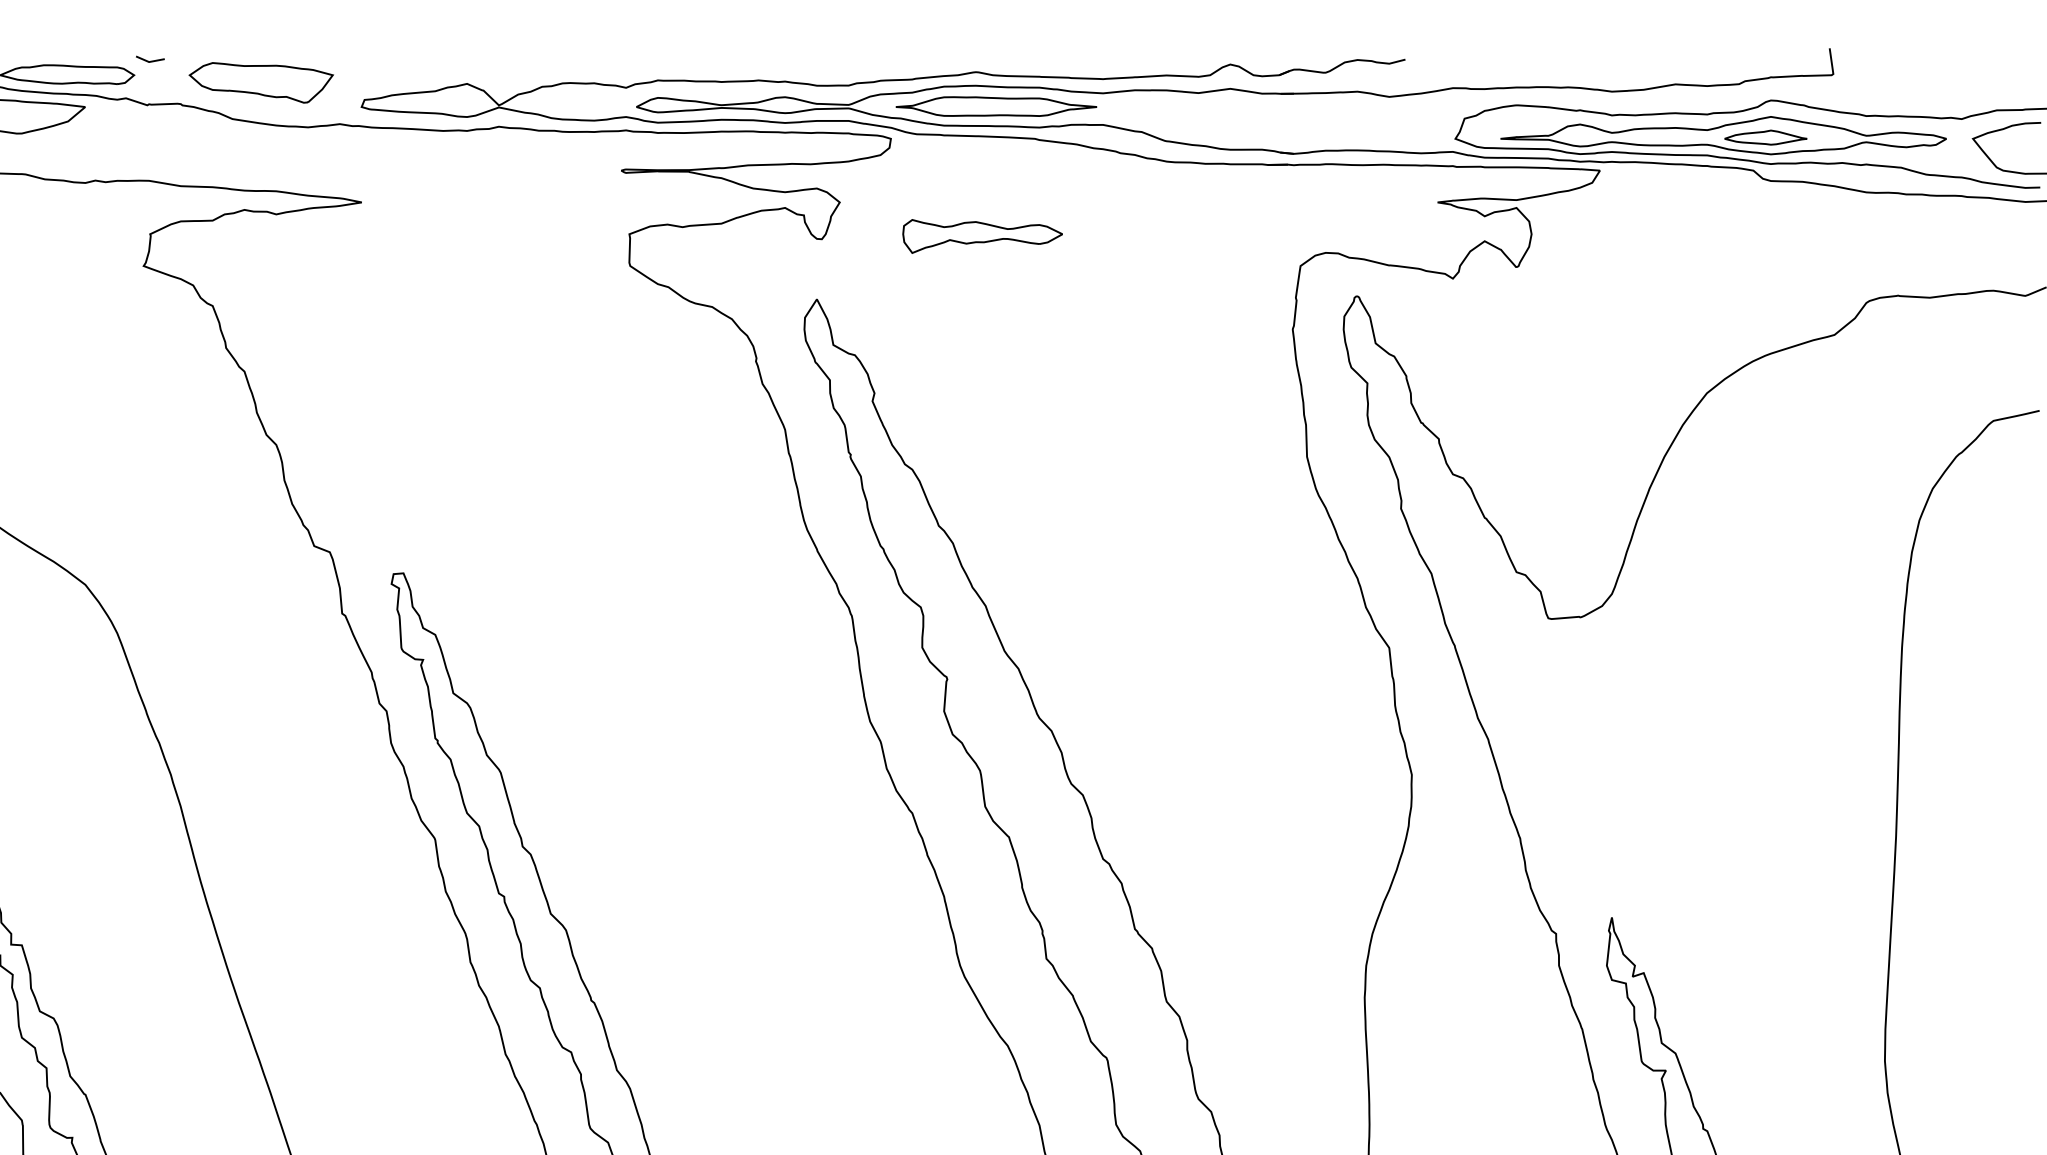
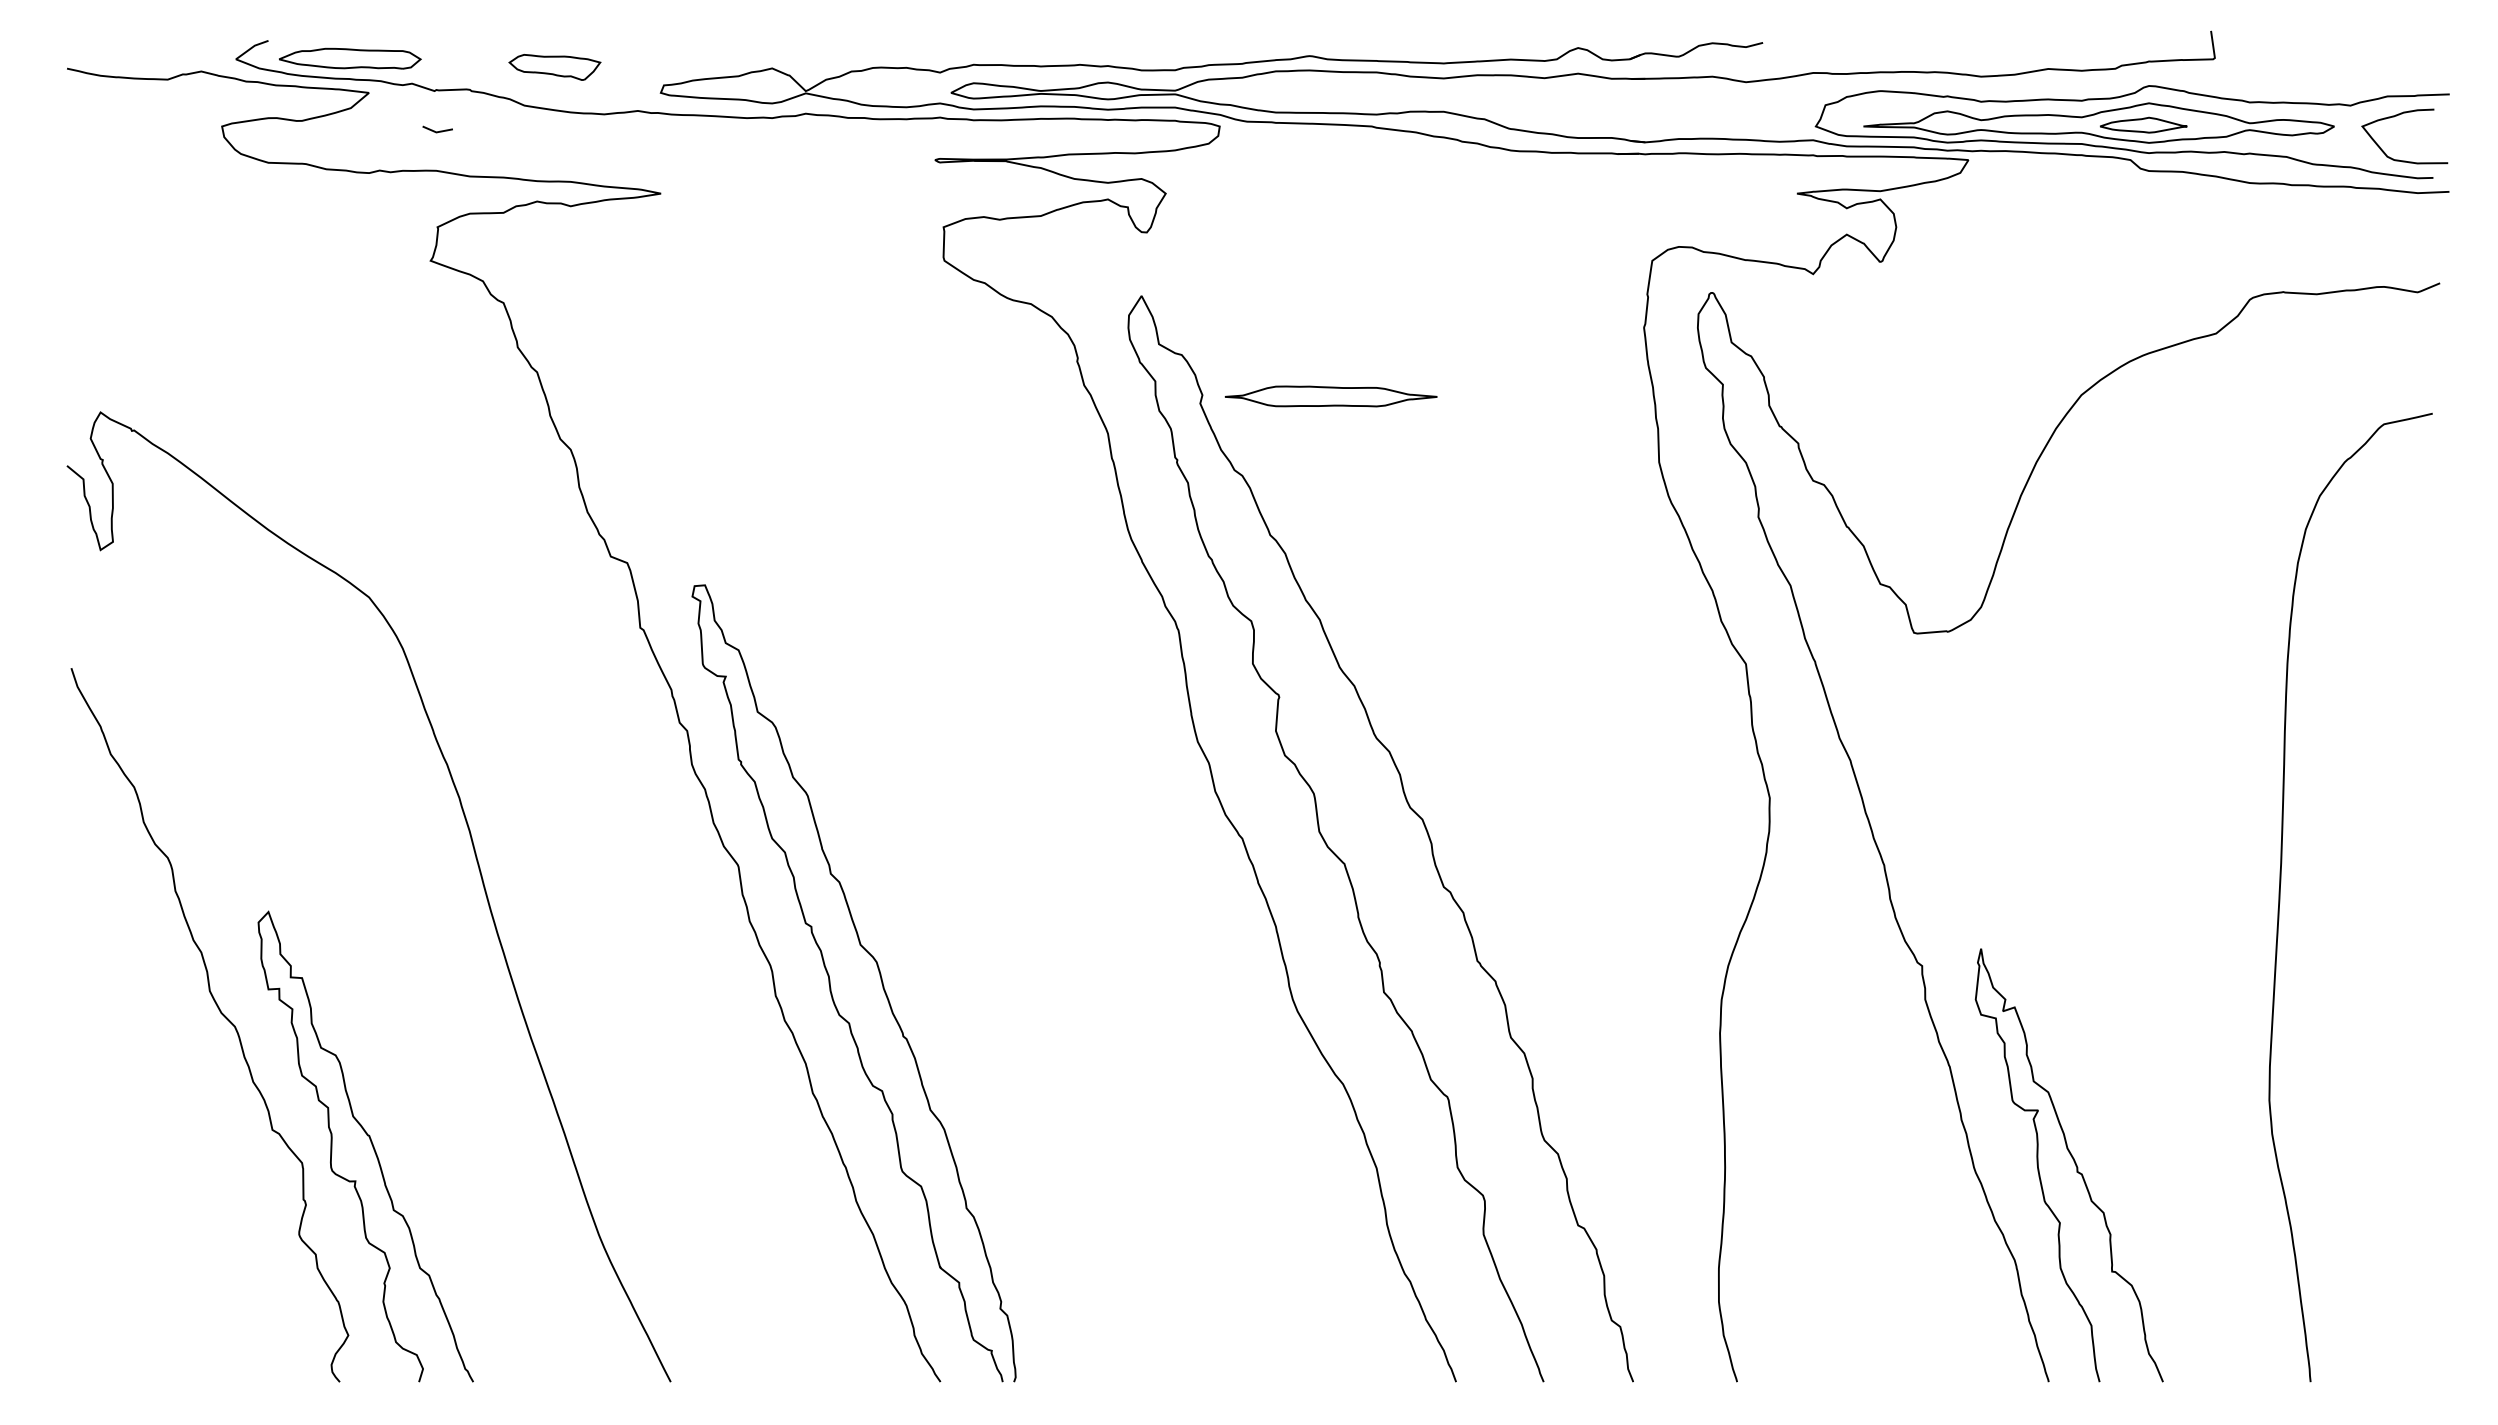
line: (150, 61) -> (437, 131), moved
part: (260, 82) -> (554, 67), size x0.6
part: (995, 106) -> (1330, 396), moved
part: (982, 236) -> (1316, 229), removed

